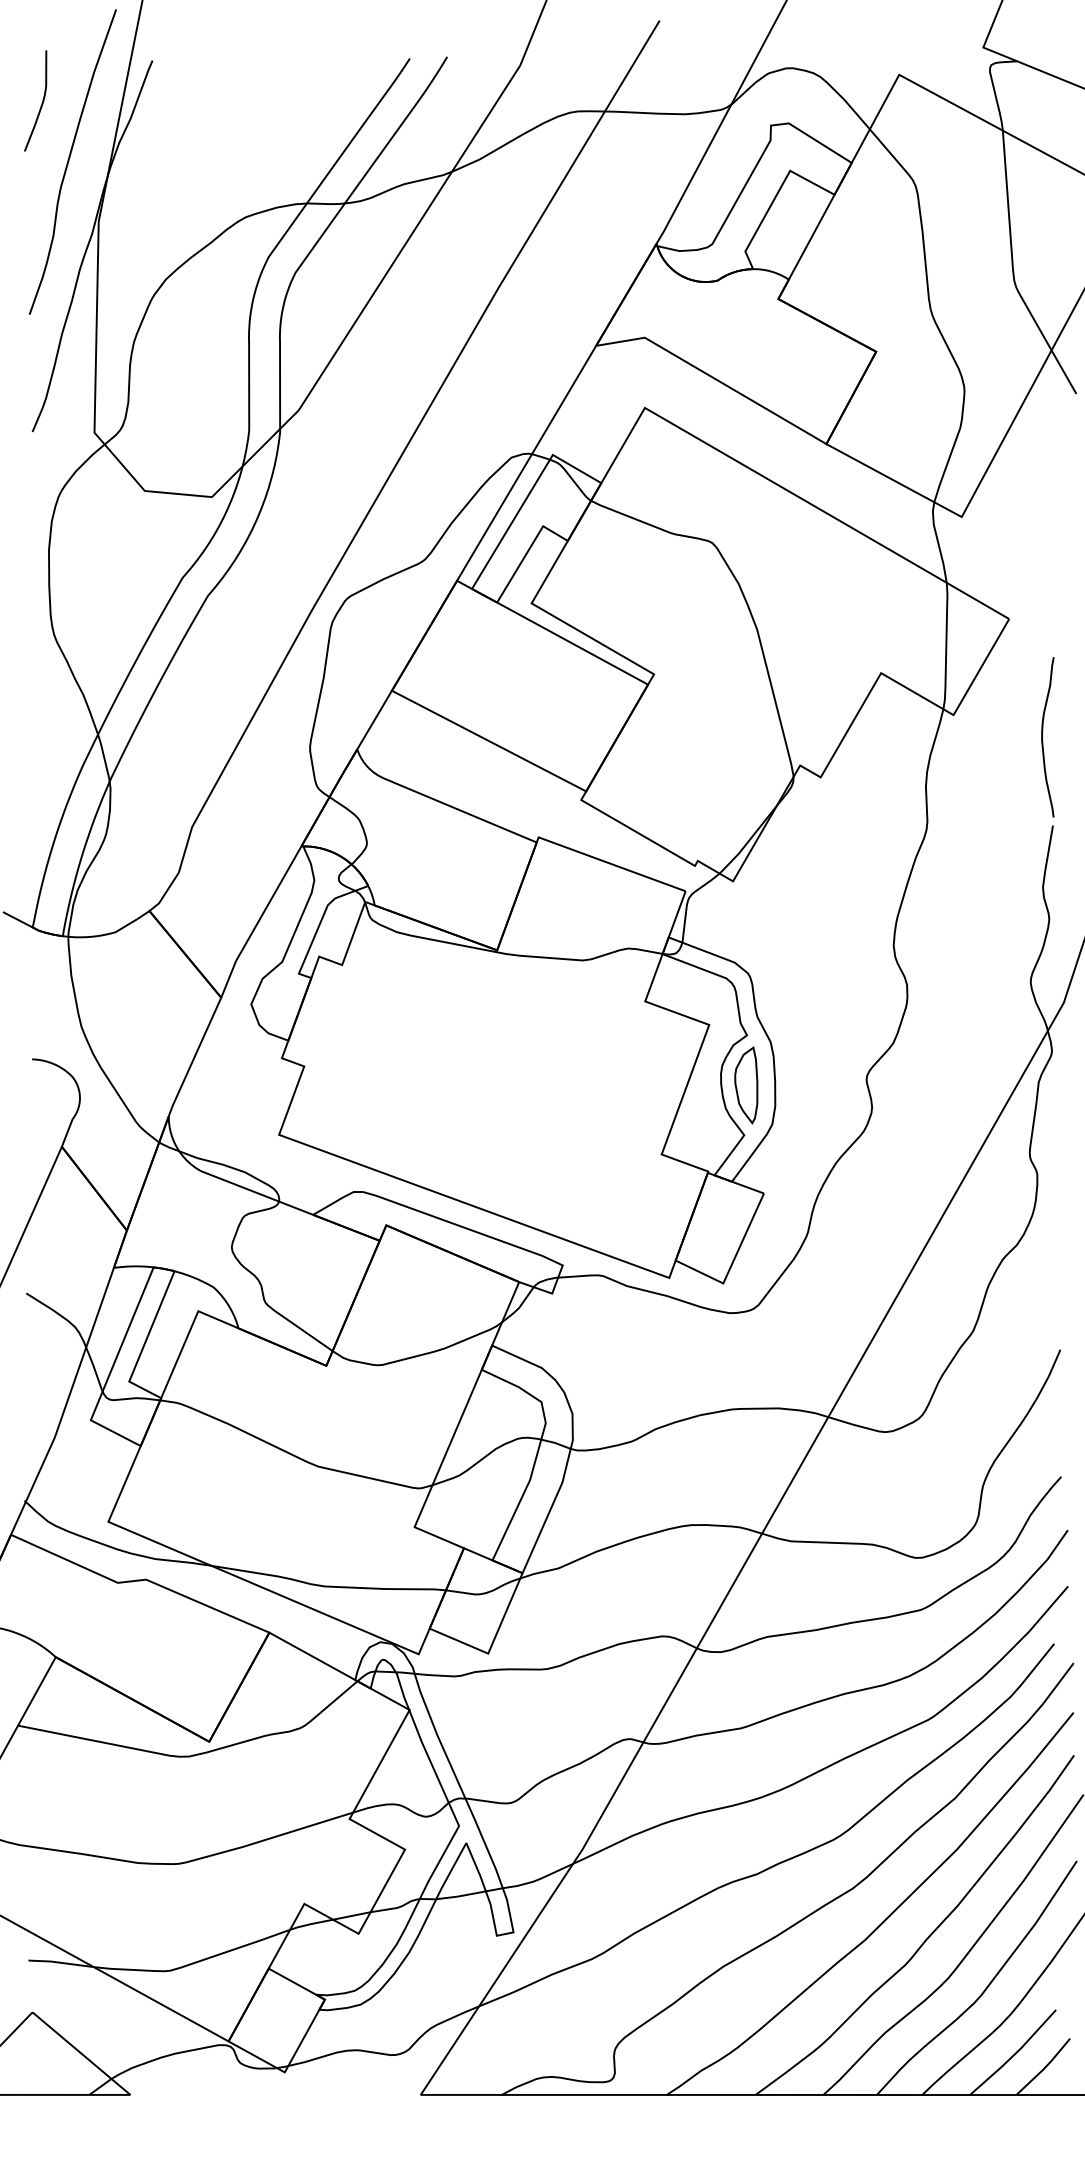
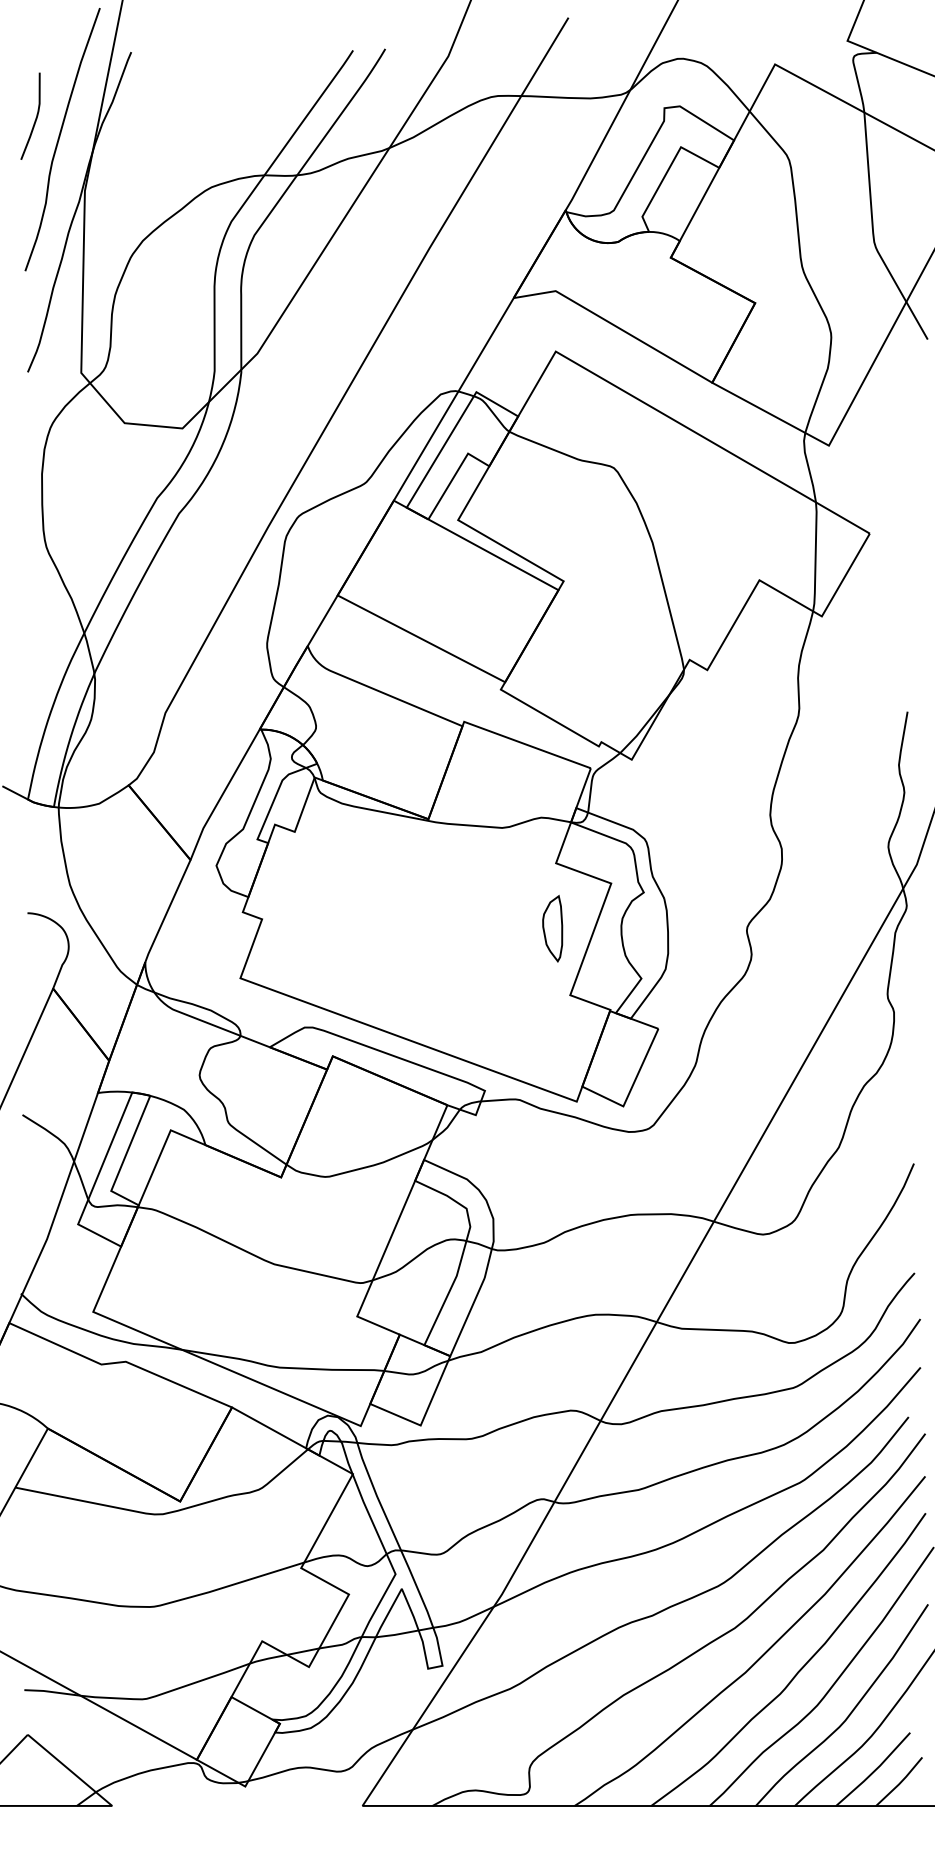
curve: (41, 103) -> (35, 118), moved
curve: (1042, 737) -> (898, 635), removed
part: (746, 1085) -> (552, 928), moved

